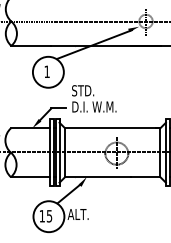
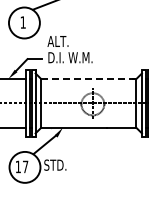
text: (82, 90) -> (58, 41), STD. -> ALT.
line: (112, 128) -> (88, 79), solid -> dashed
text: (78, 214) -> (54, 165), ALT. -> STD.
text: (49, 216) -> (25, 167), 15 -> 17

